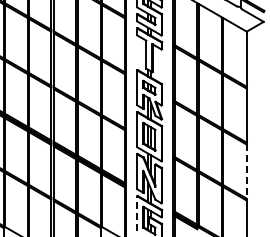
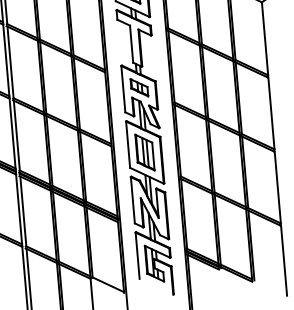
line: (246, 172) -> (277, 188), dashed -> solid
line: (137, 213) -> (137, 255), dashed -> solid

